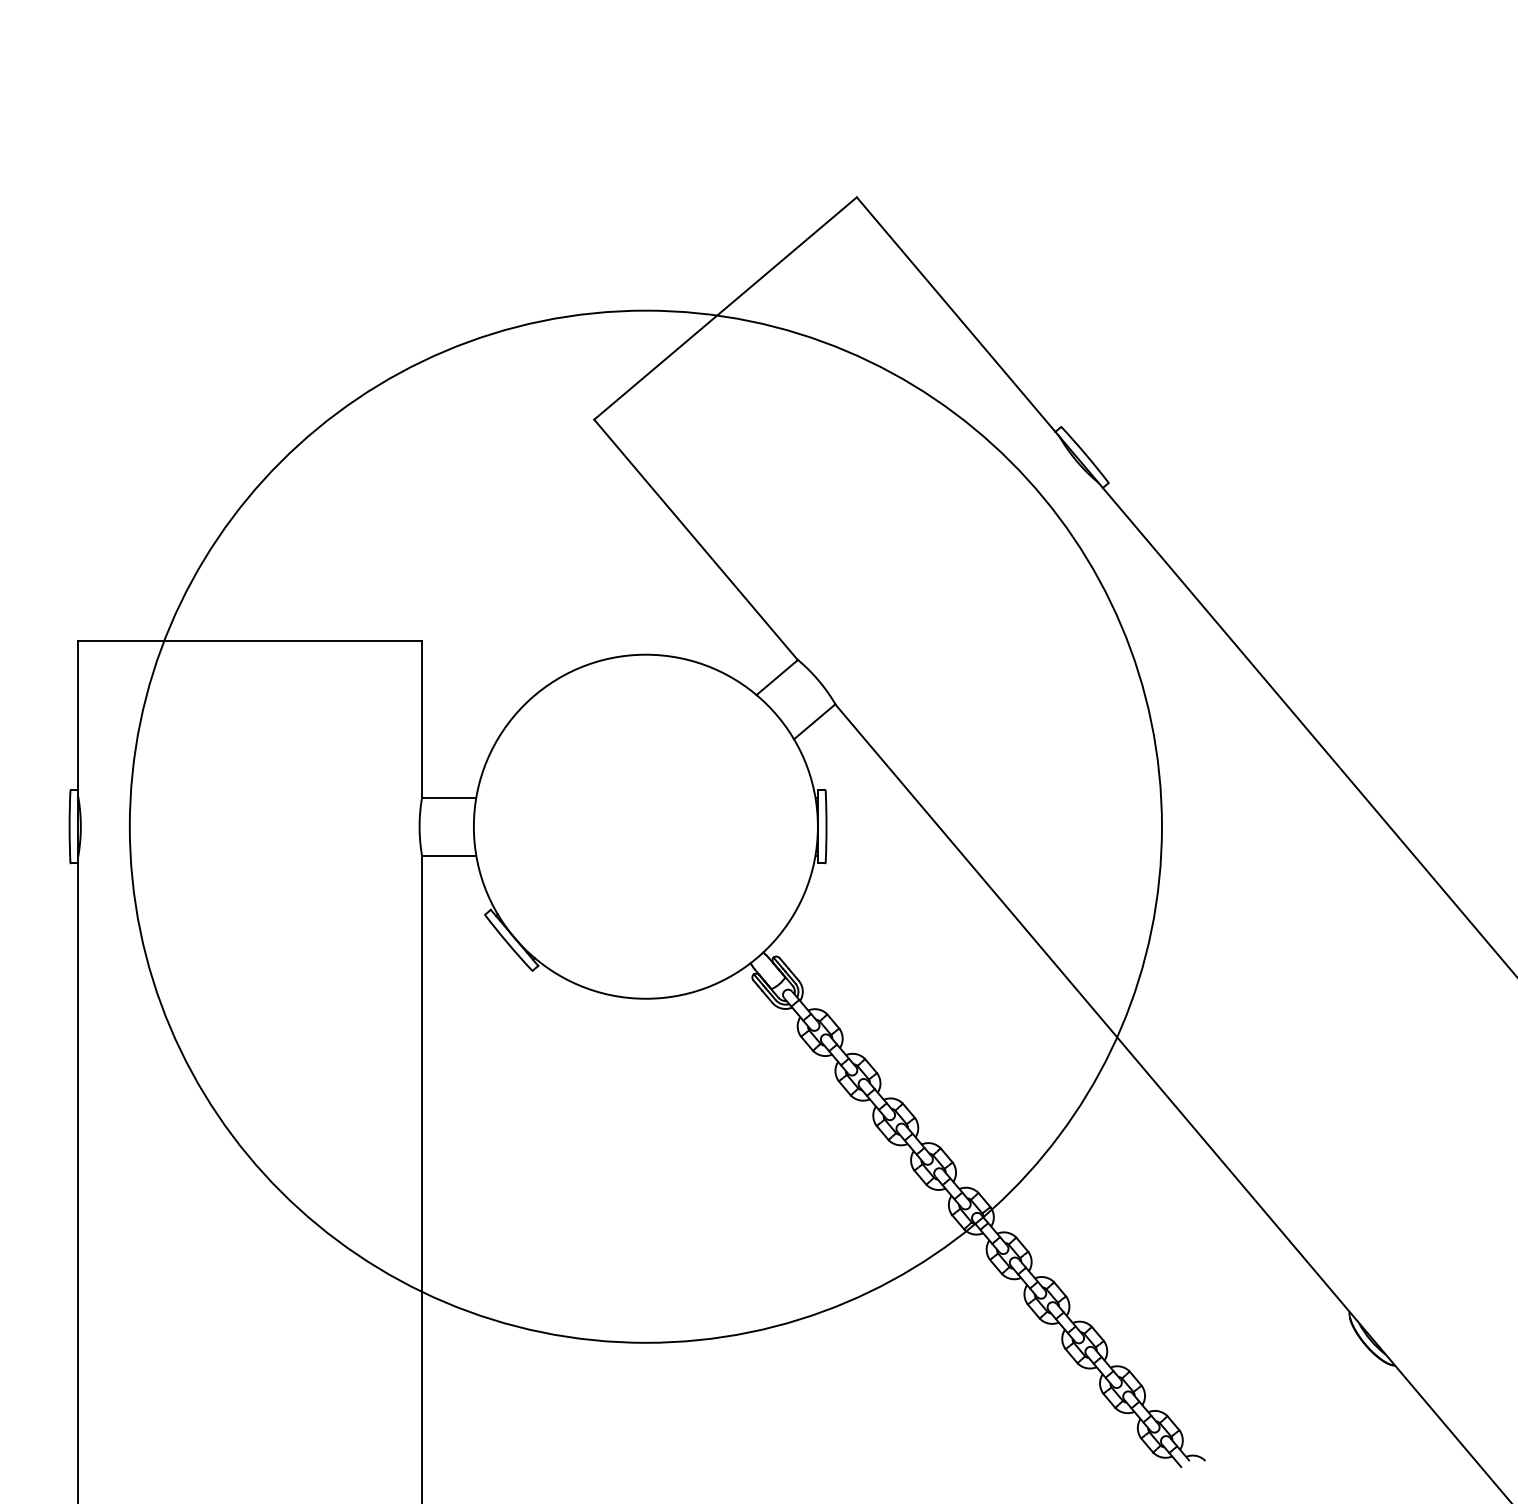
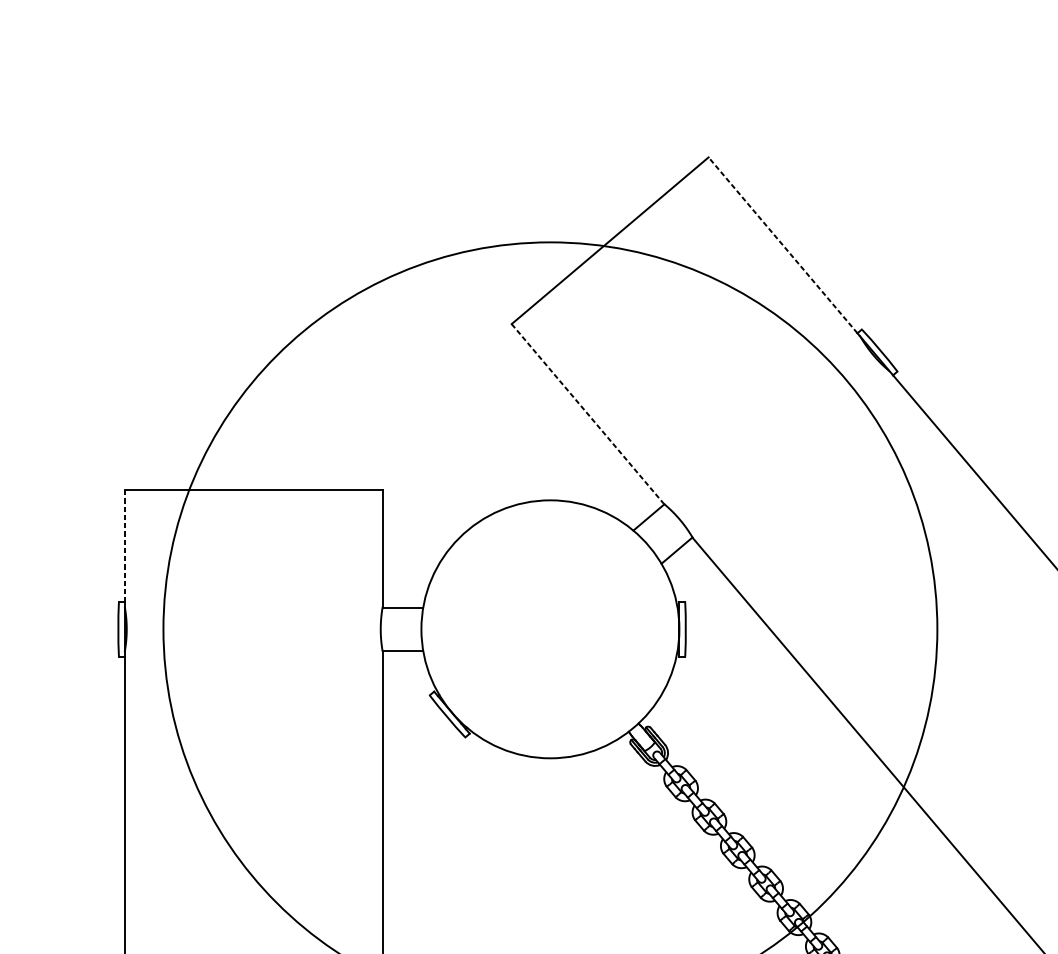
line: (956, 314) -> (783, 245), solid -> dashed
line: (695, 539) -> (587, 413), solid -> dashed
line: (78, 716) -> (124, 546), solid -> dashed

